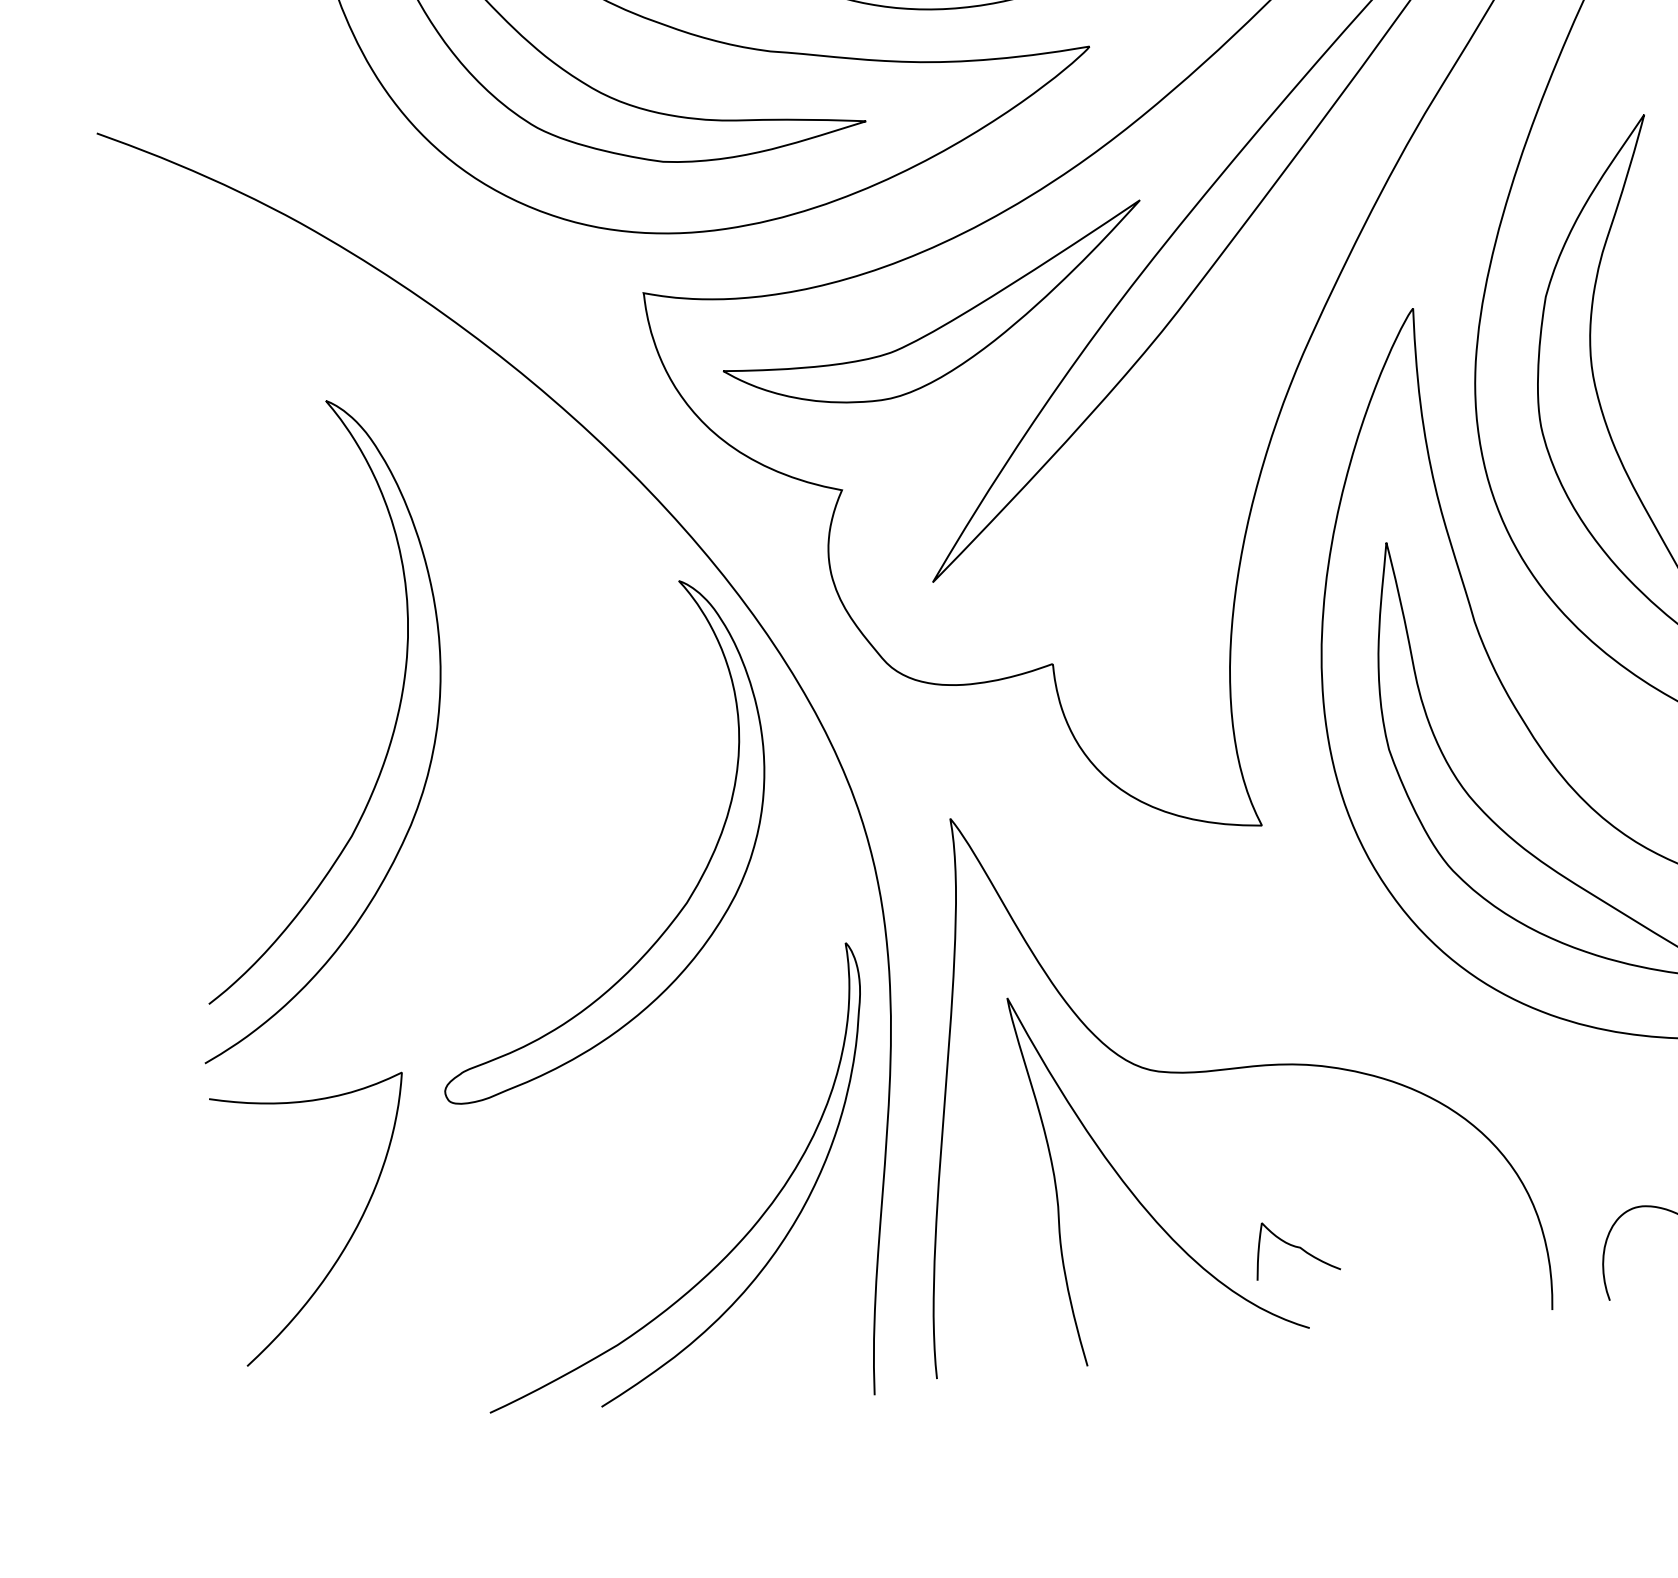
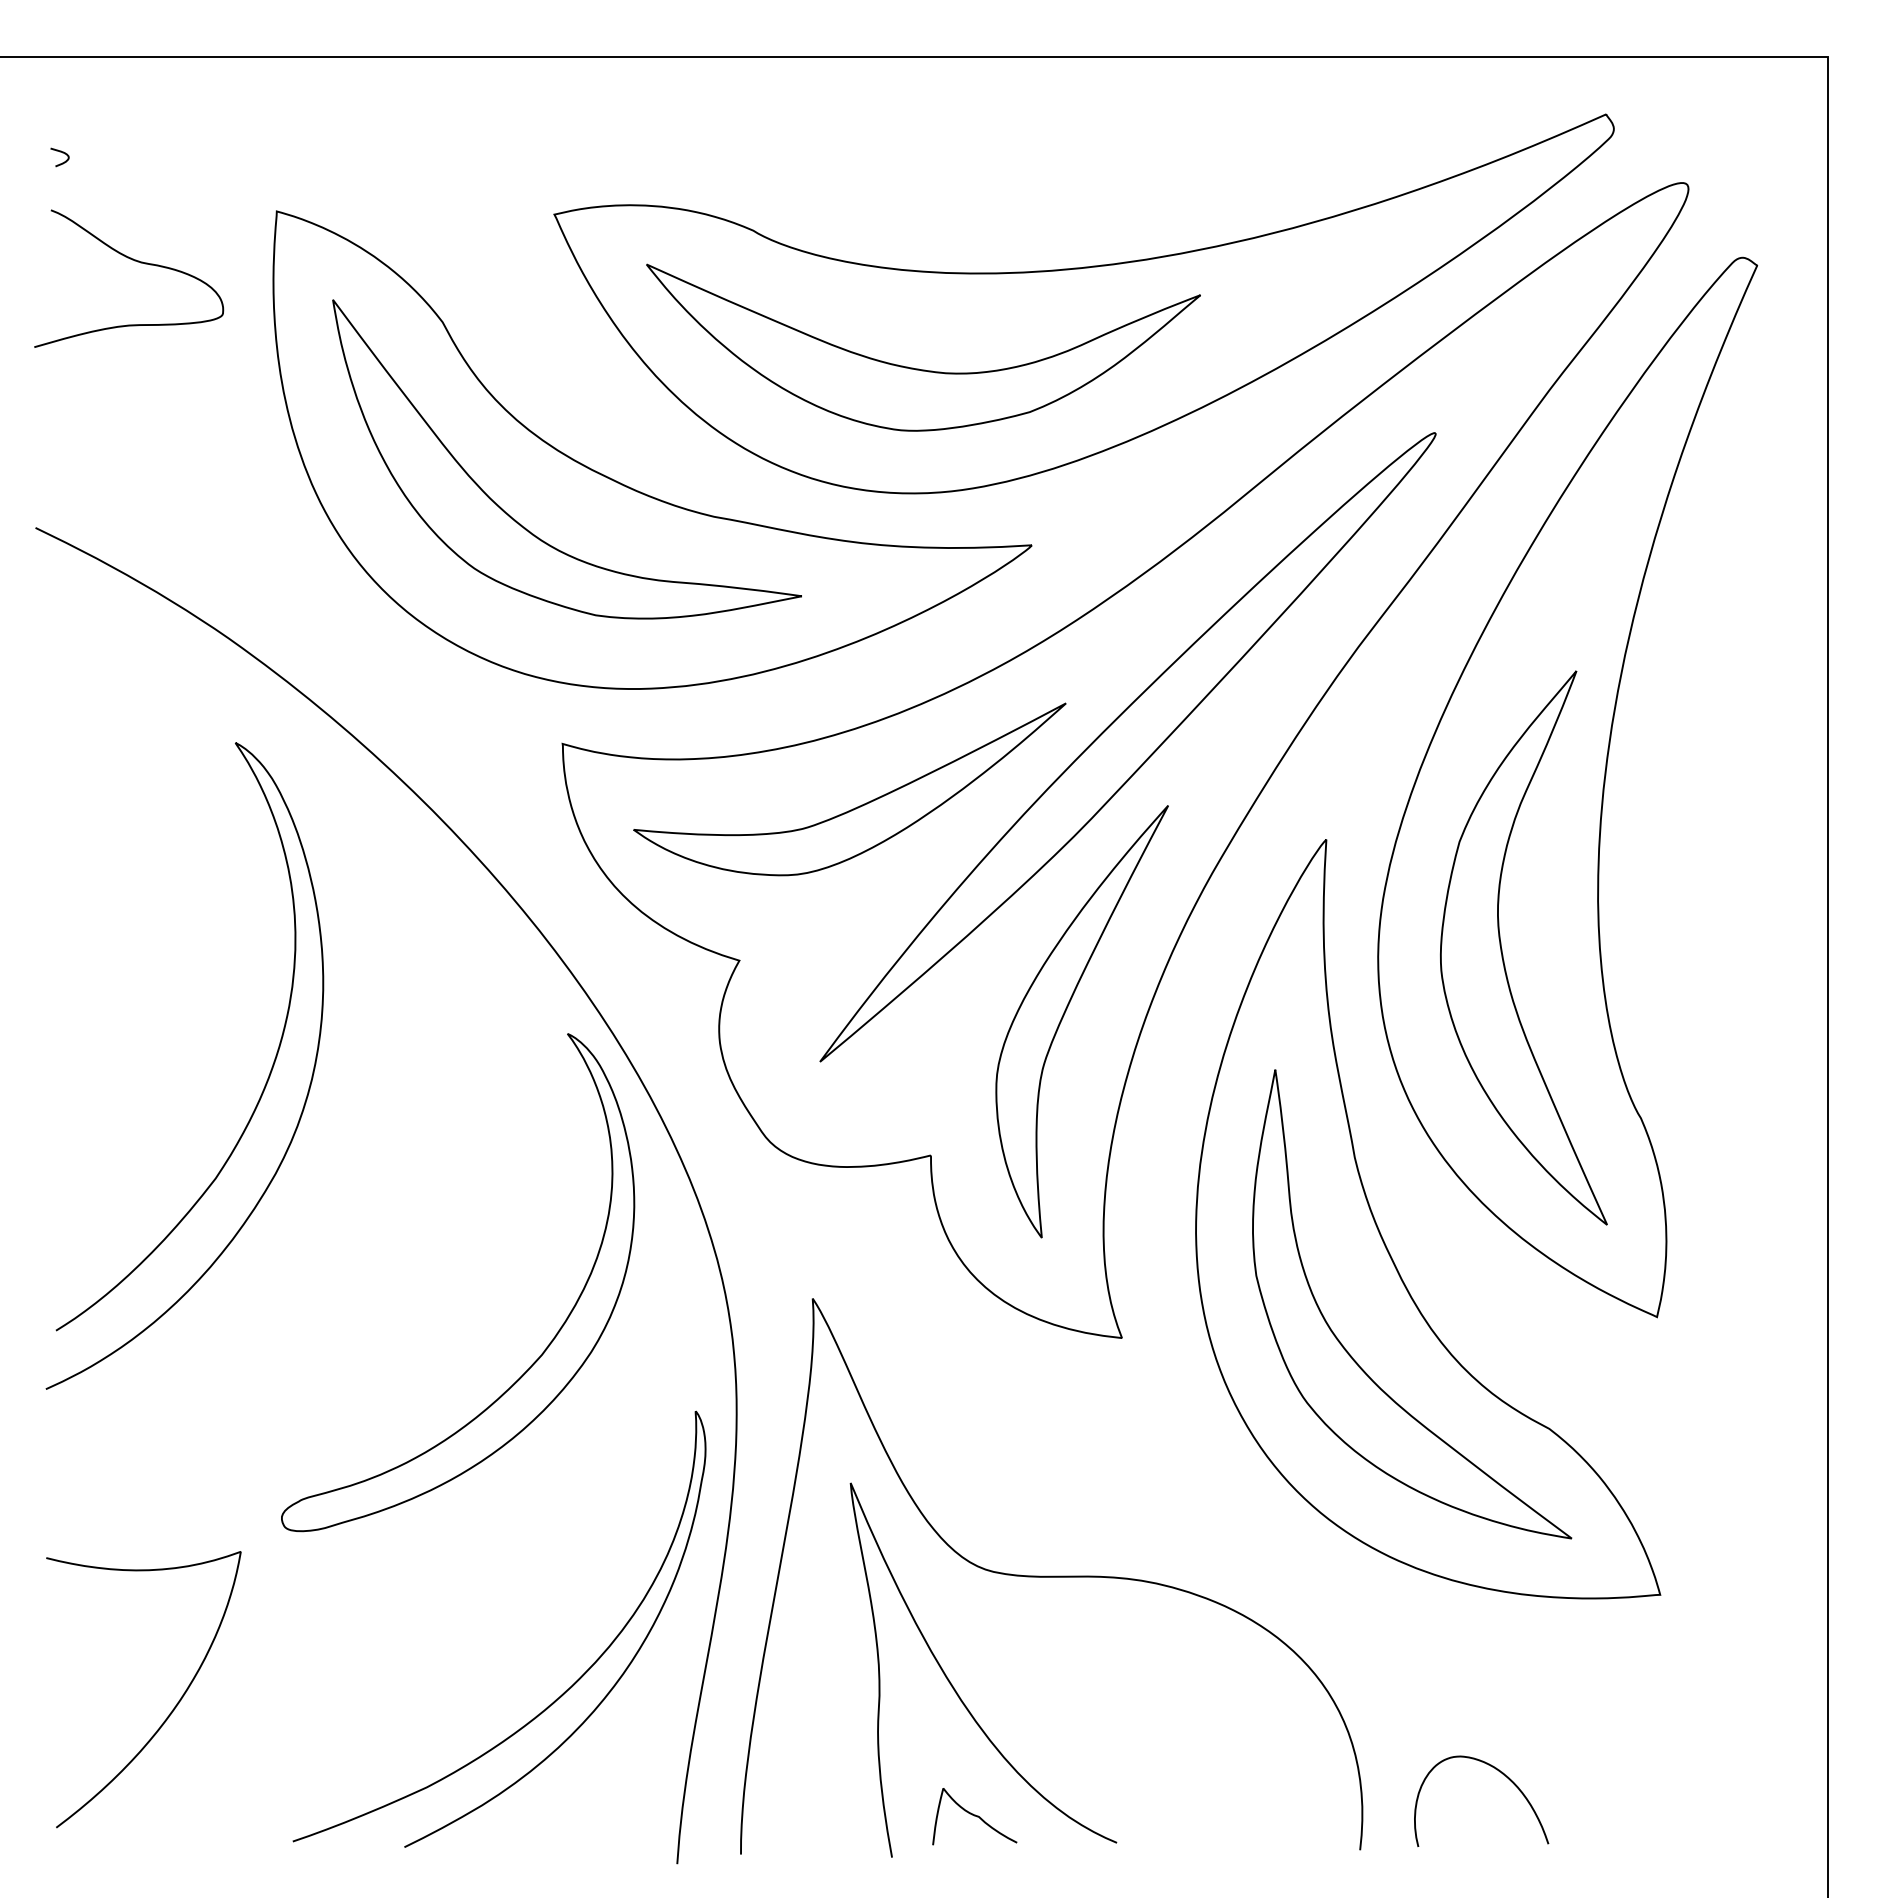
part: (1171, 508) -> (1065, 1013), added
curve: (386, 753) -> (258, 1099), moved
curve: (350, 1236) -> (172, 1709), moved
curve: (1295, 1247) -> (974, 1816), moved

